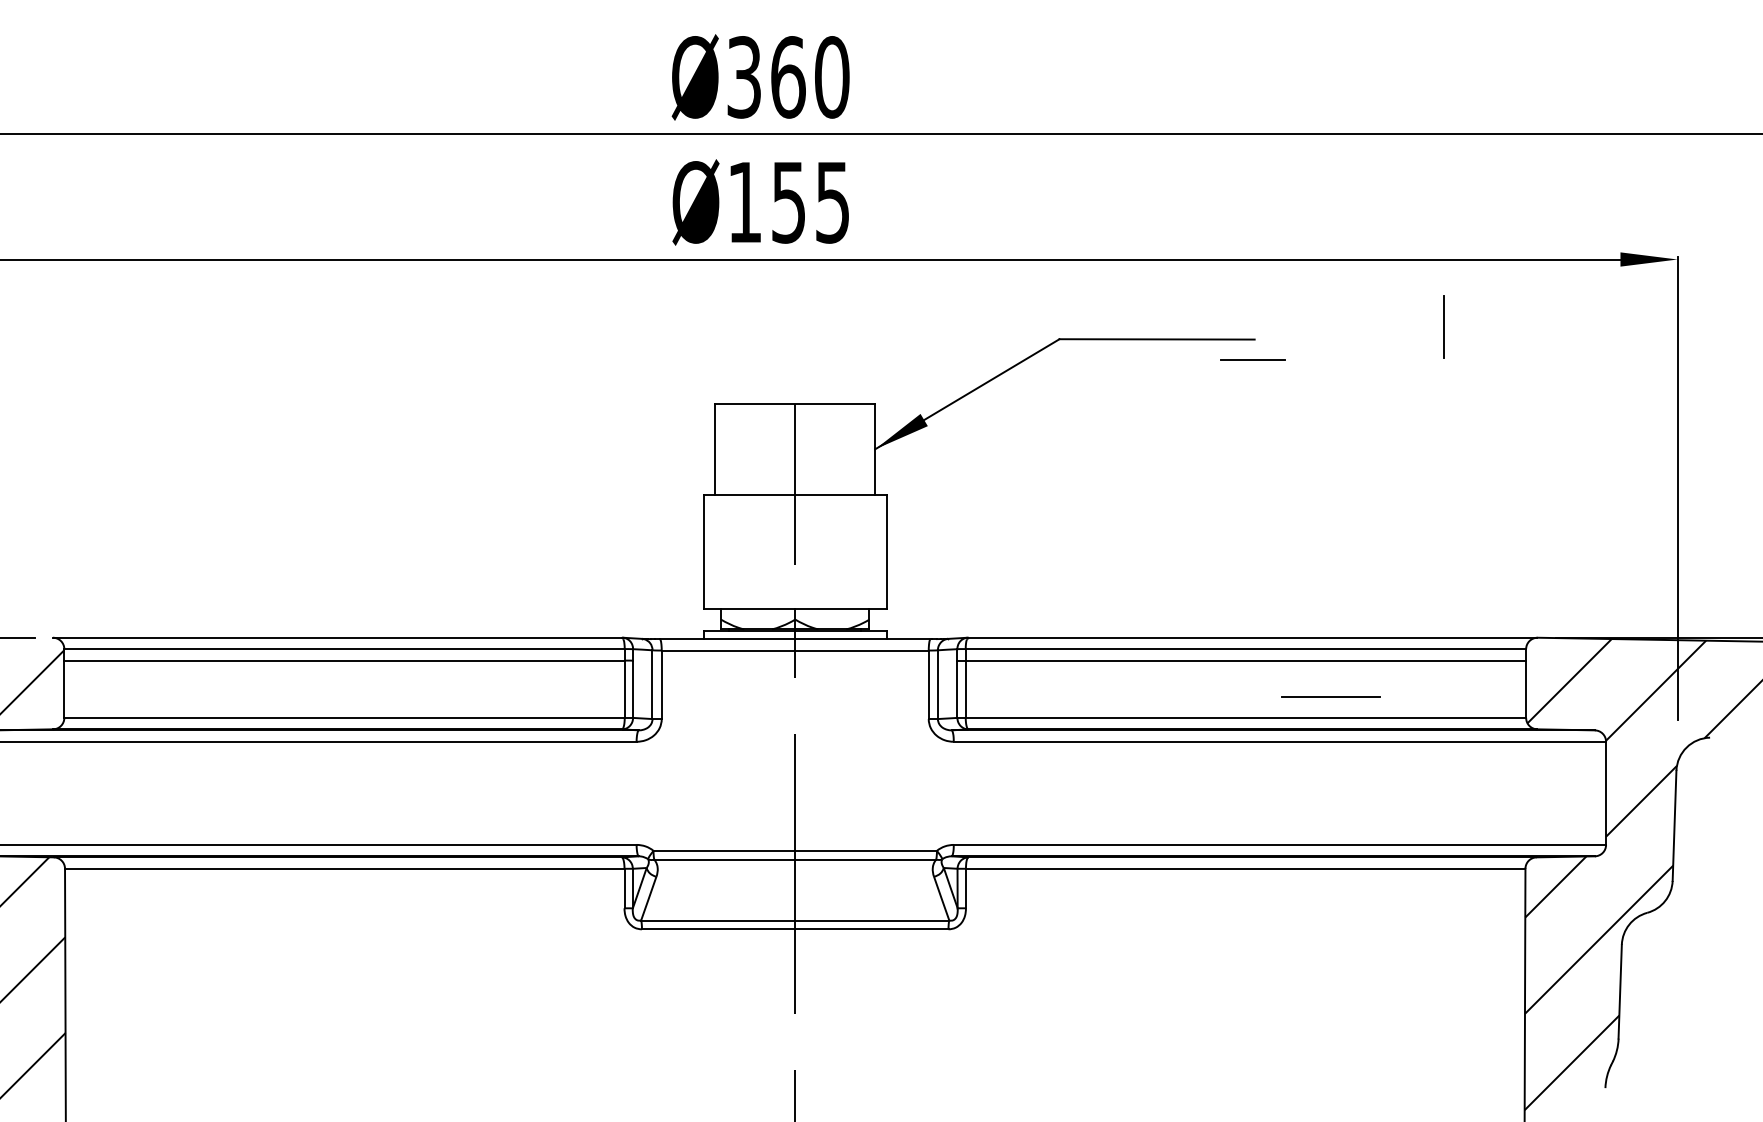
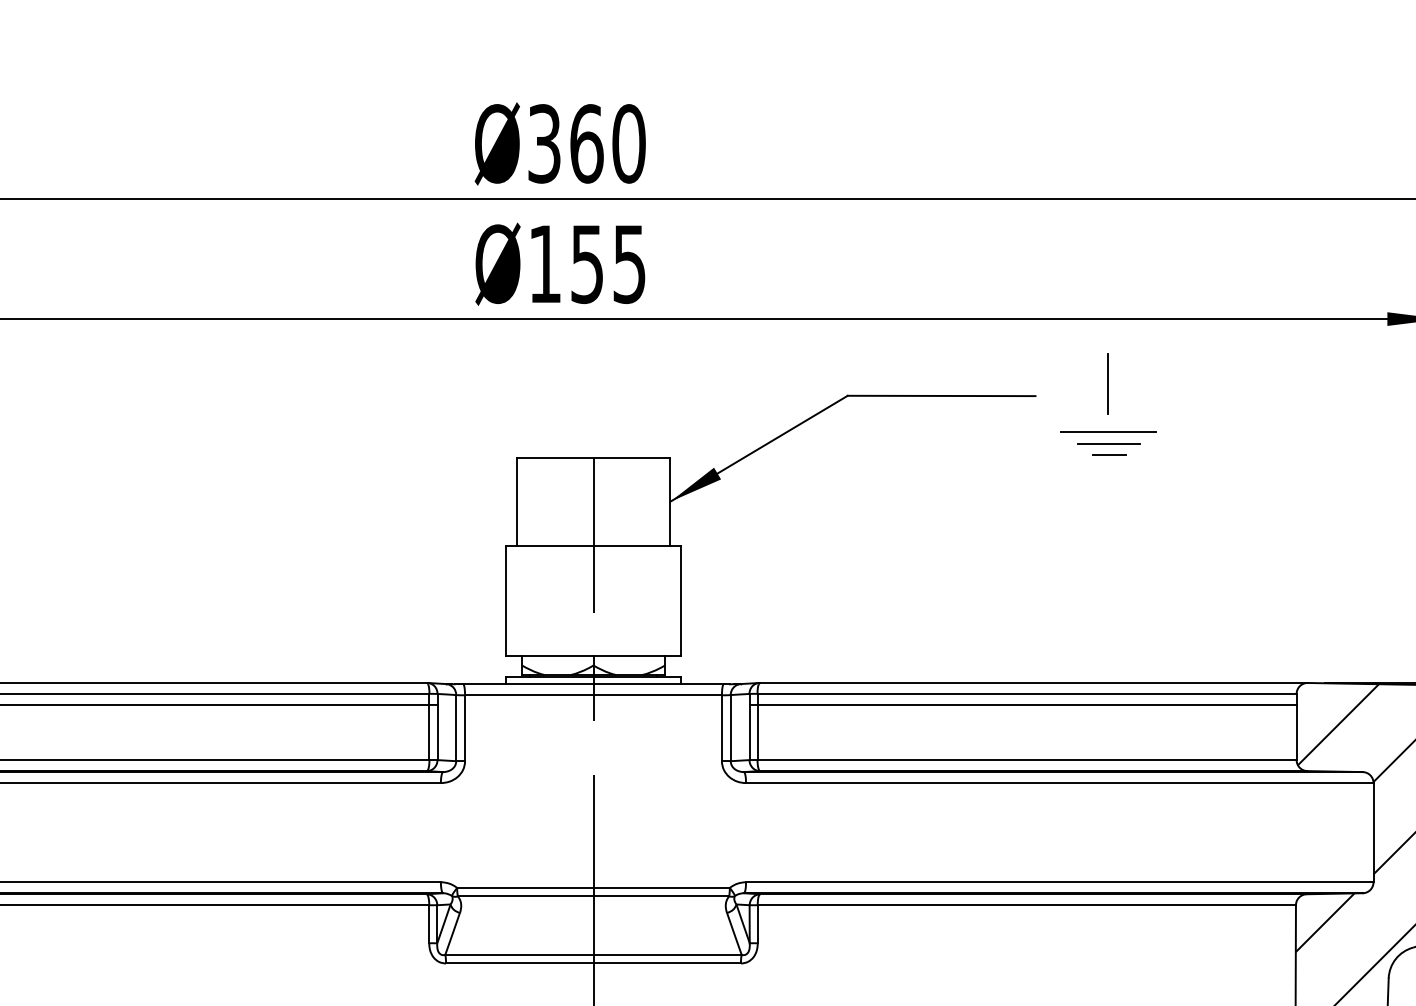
line: (1443, 326) -> (1107, 383), moved
line: (1252, 359) -> (1108, 444), moved
line: (1331, 400) -> (1109, 454), added
line: (1330, 696) -> (1108, 431), moved

